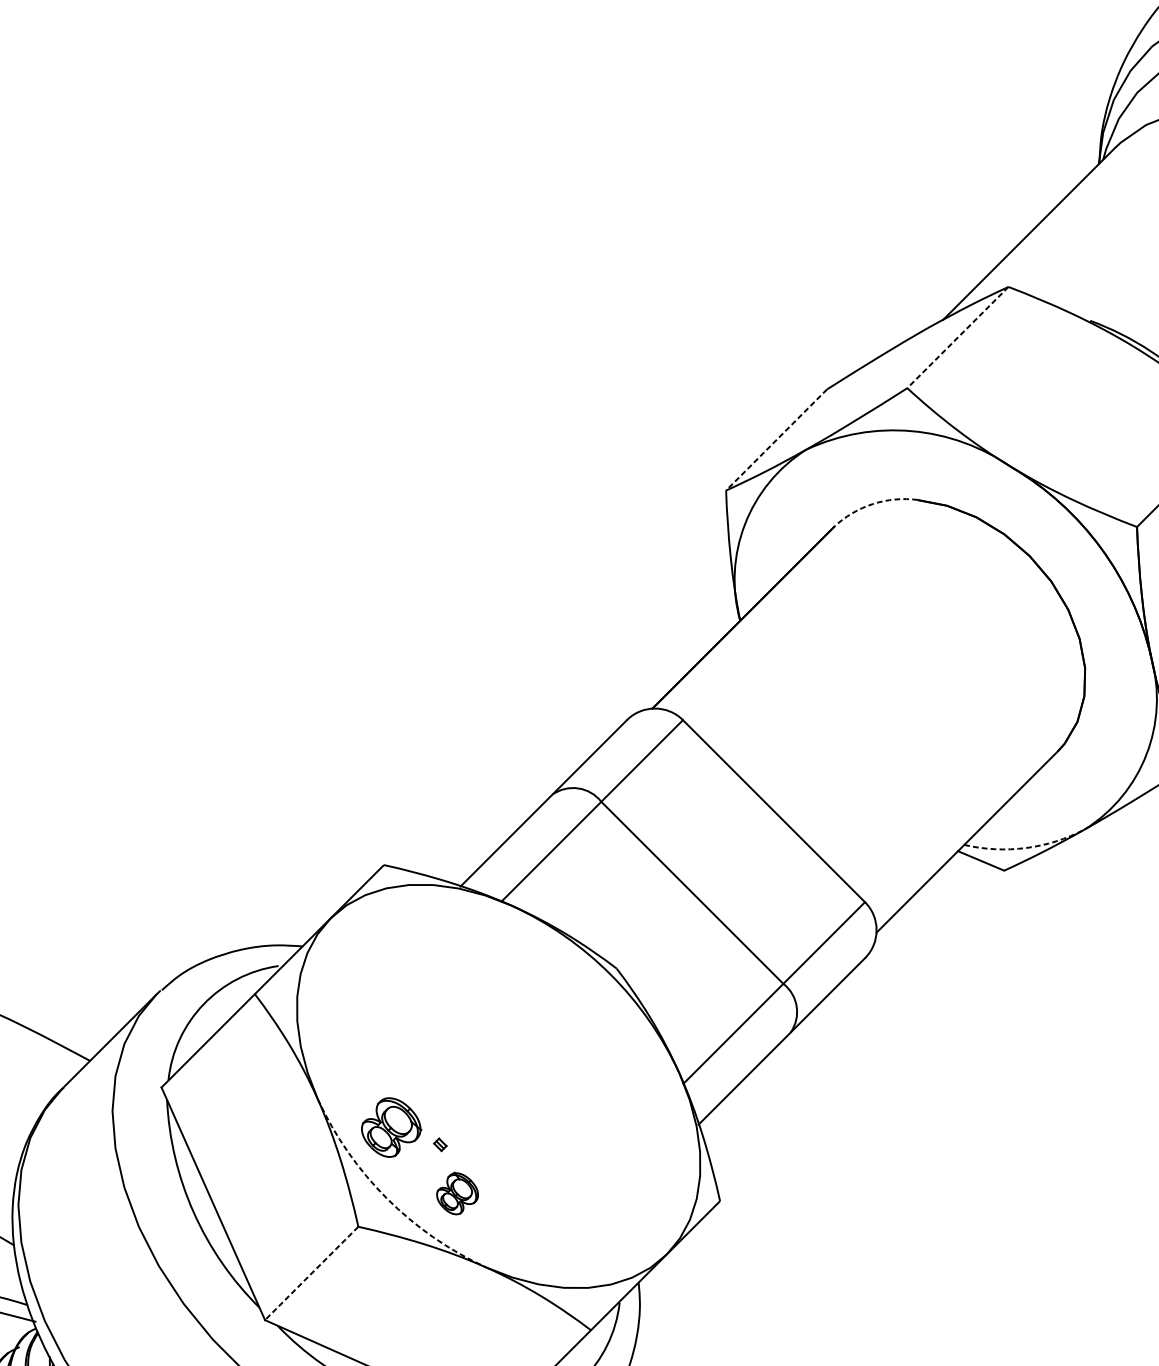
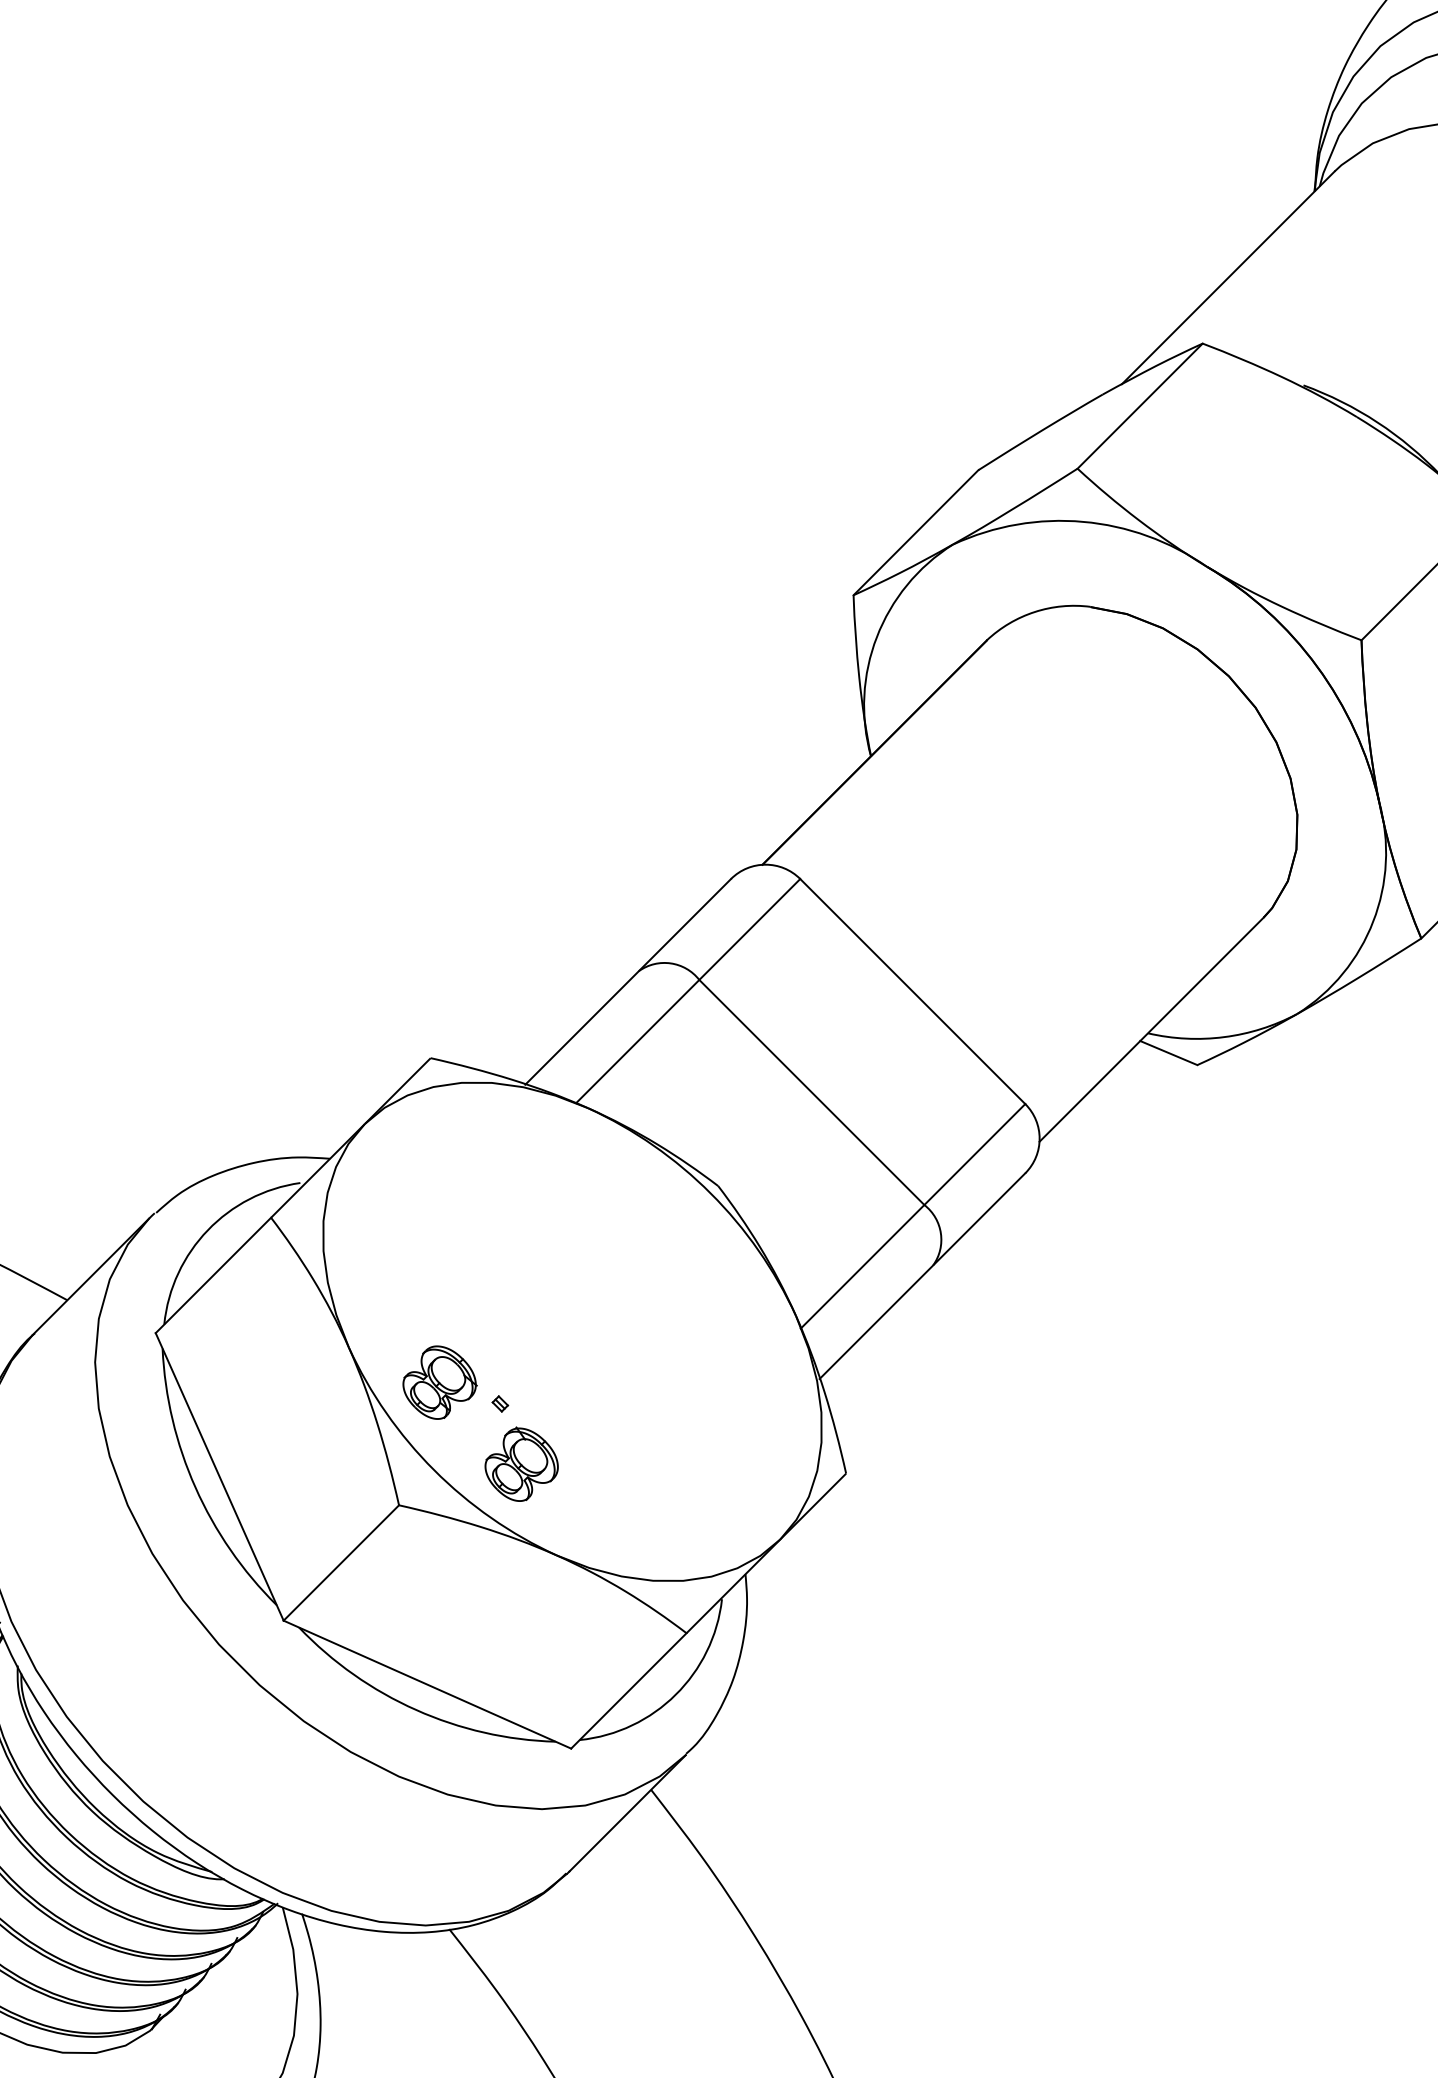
line: (957, 337) -> (1139, 406), dashed -> solid
line: (776, 440) -> (915, 533), dashed -> solid
arc: (872, 504) -> (1034, 612), dashed -> solid
arc: (1026, 848) -> (1224, 1037), dashed -> solid
part: (457, 1192) -> (521, 1463), size x1.43
arc: (387, 1198) -> (434, 1470), dashed -> solid
line: (311, 1273) -> (341, 1562), dashed -> solid

